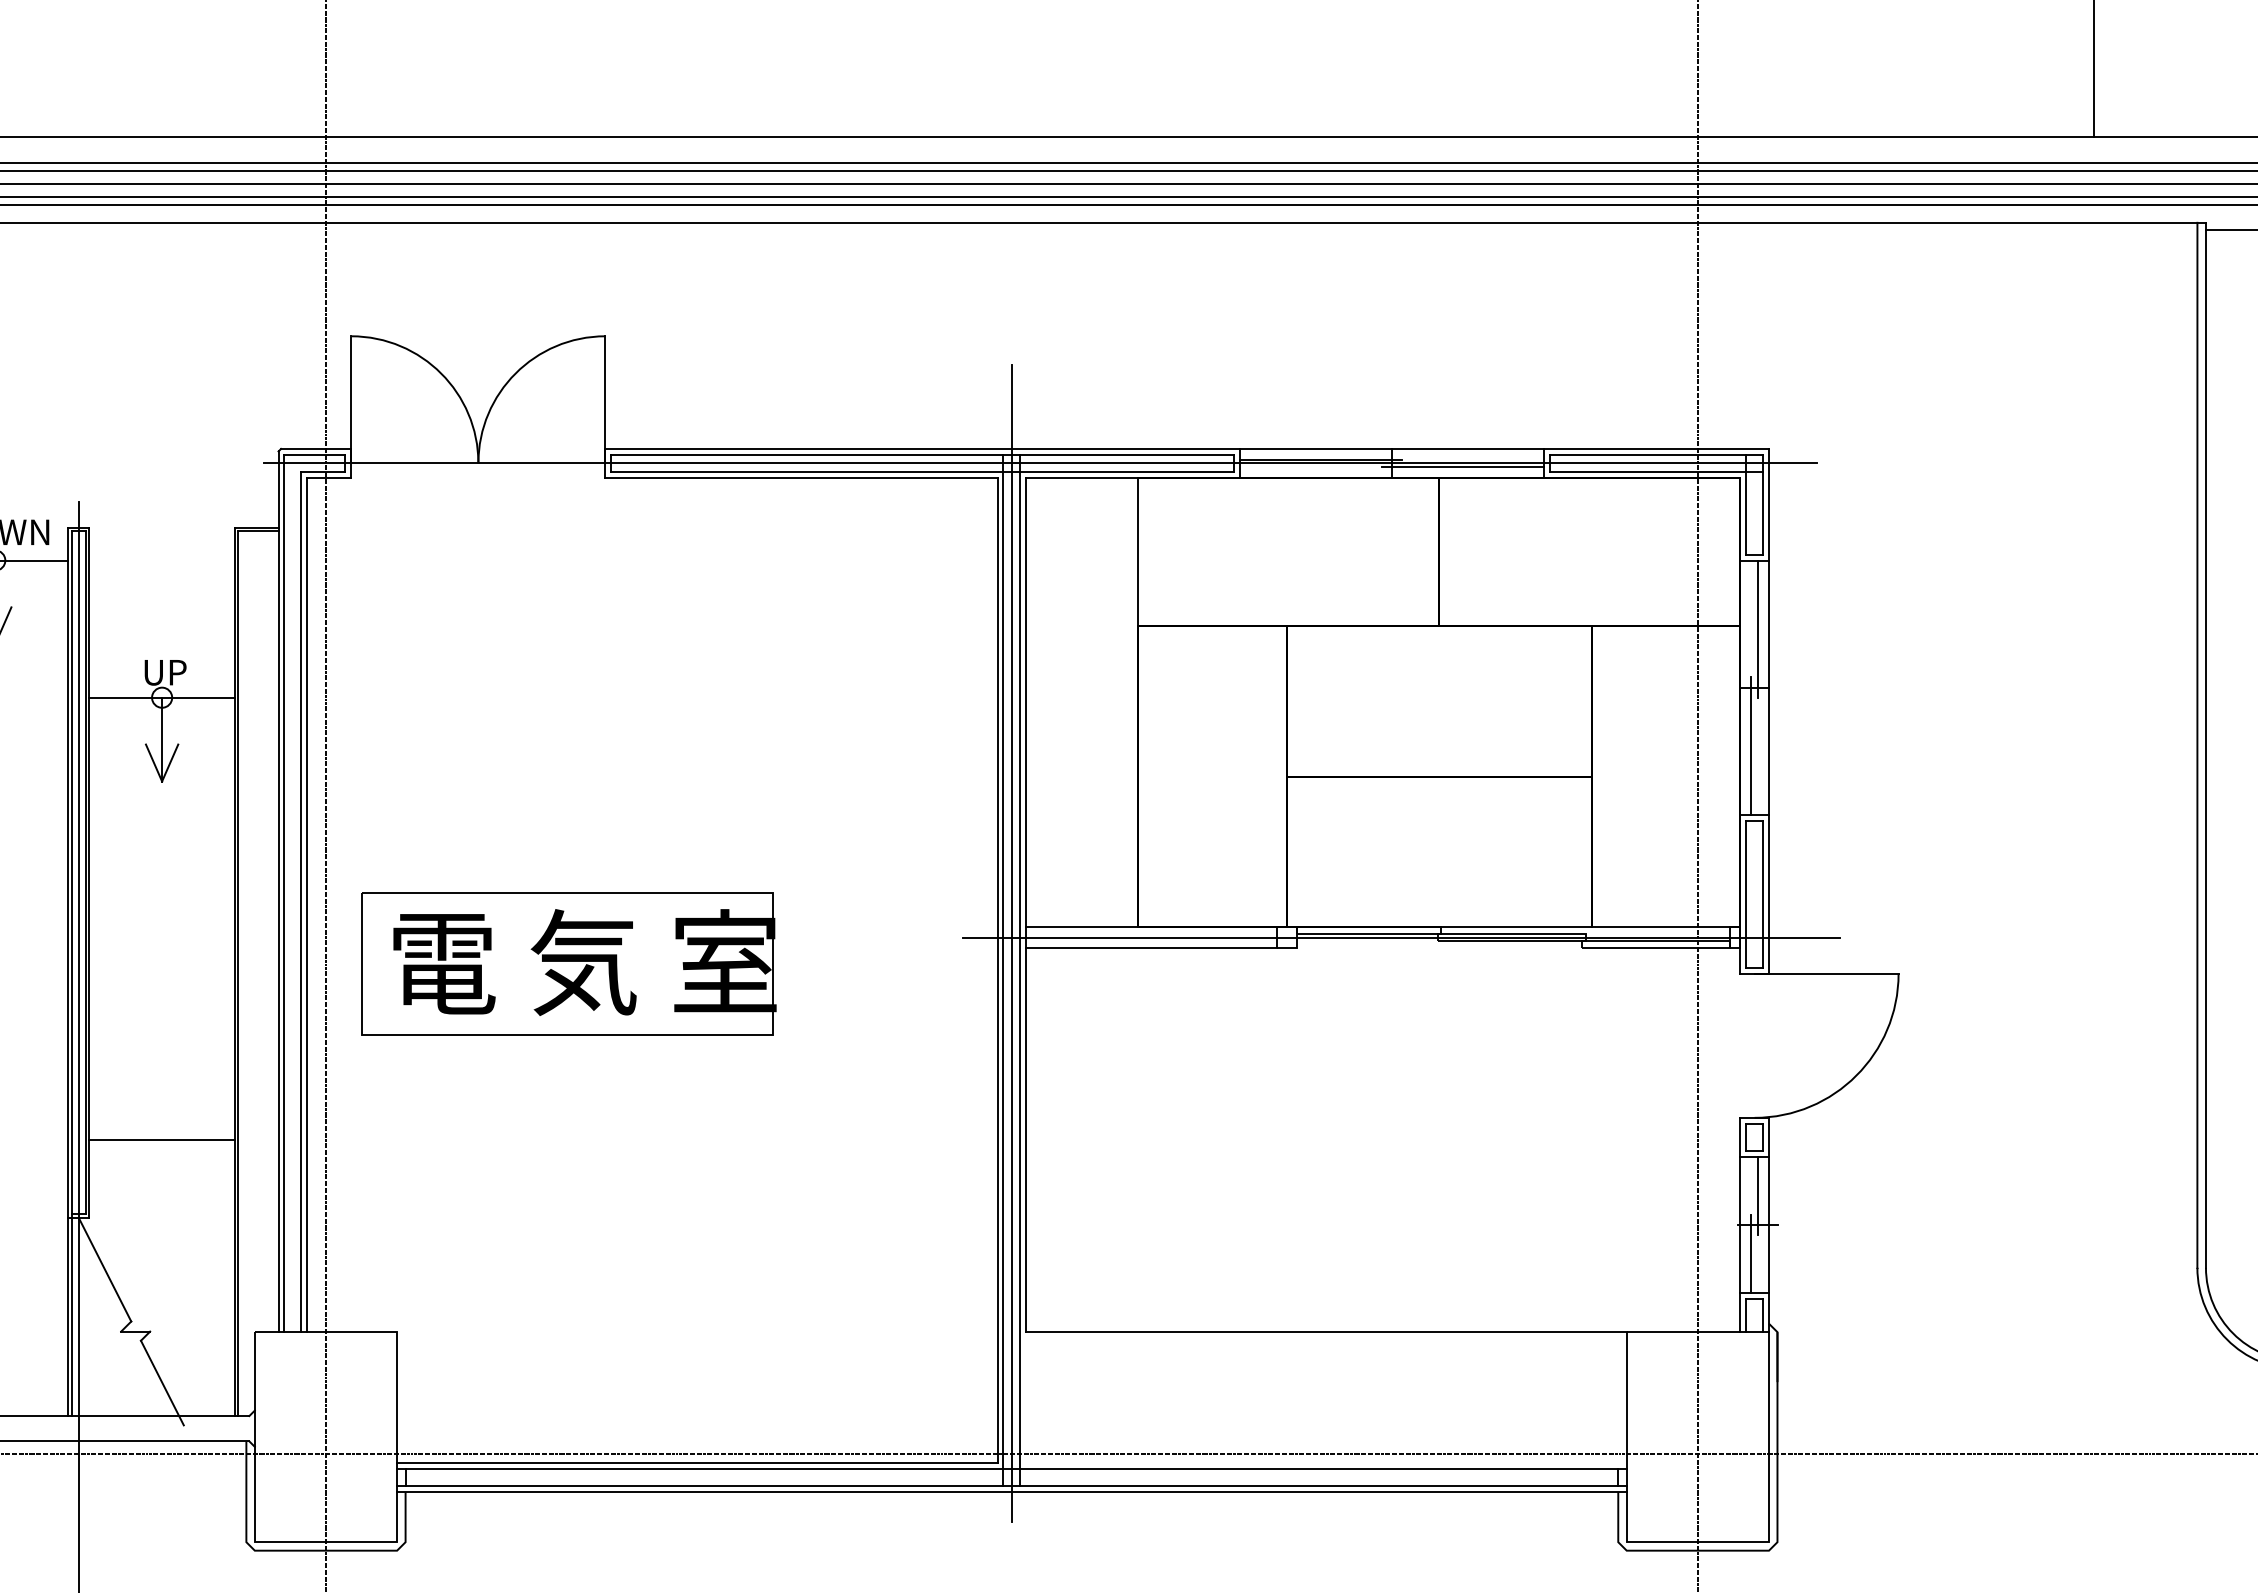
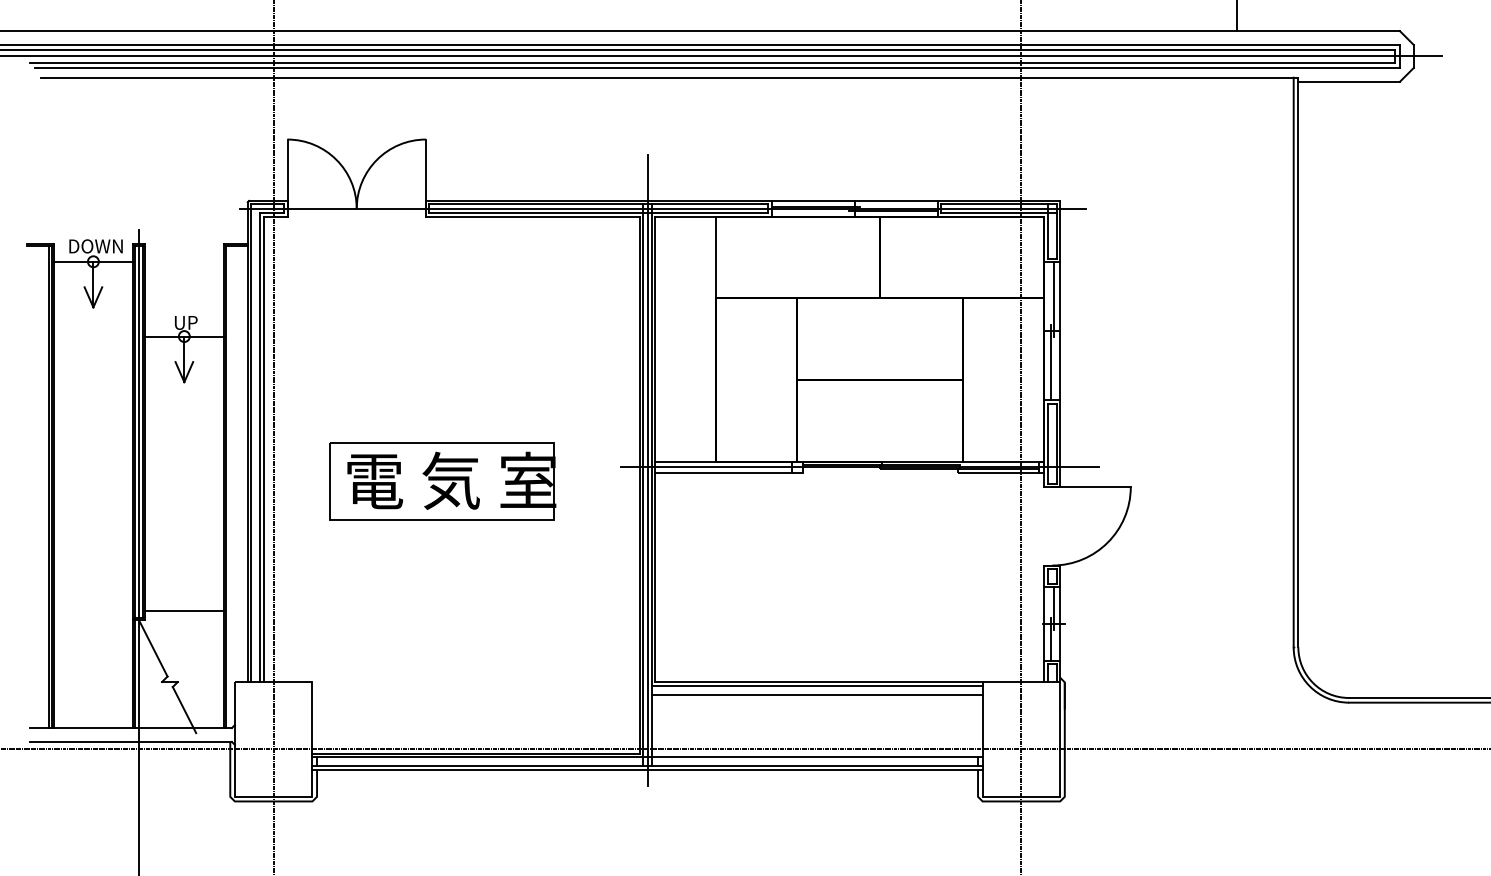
part: (567, 963) -> (442, 481), moved
line: (162, 1139) -> (184, 610), moved
line: (1323, 1337) -> (817, 685), added
line: (1323, 1354) -> (817, 694), added

